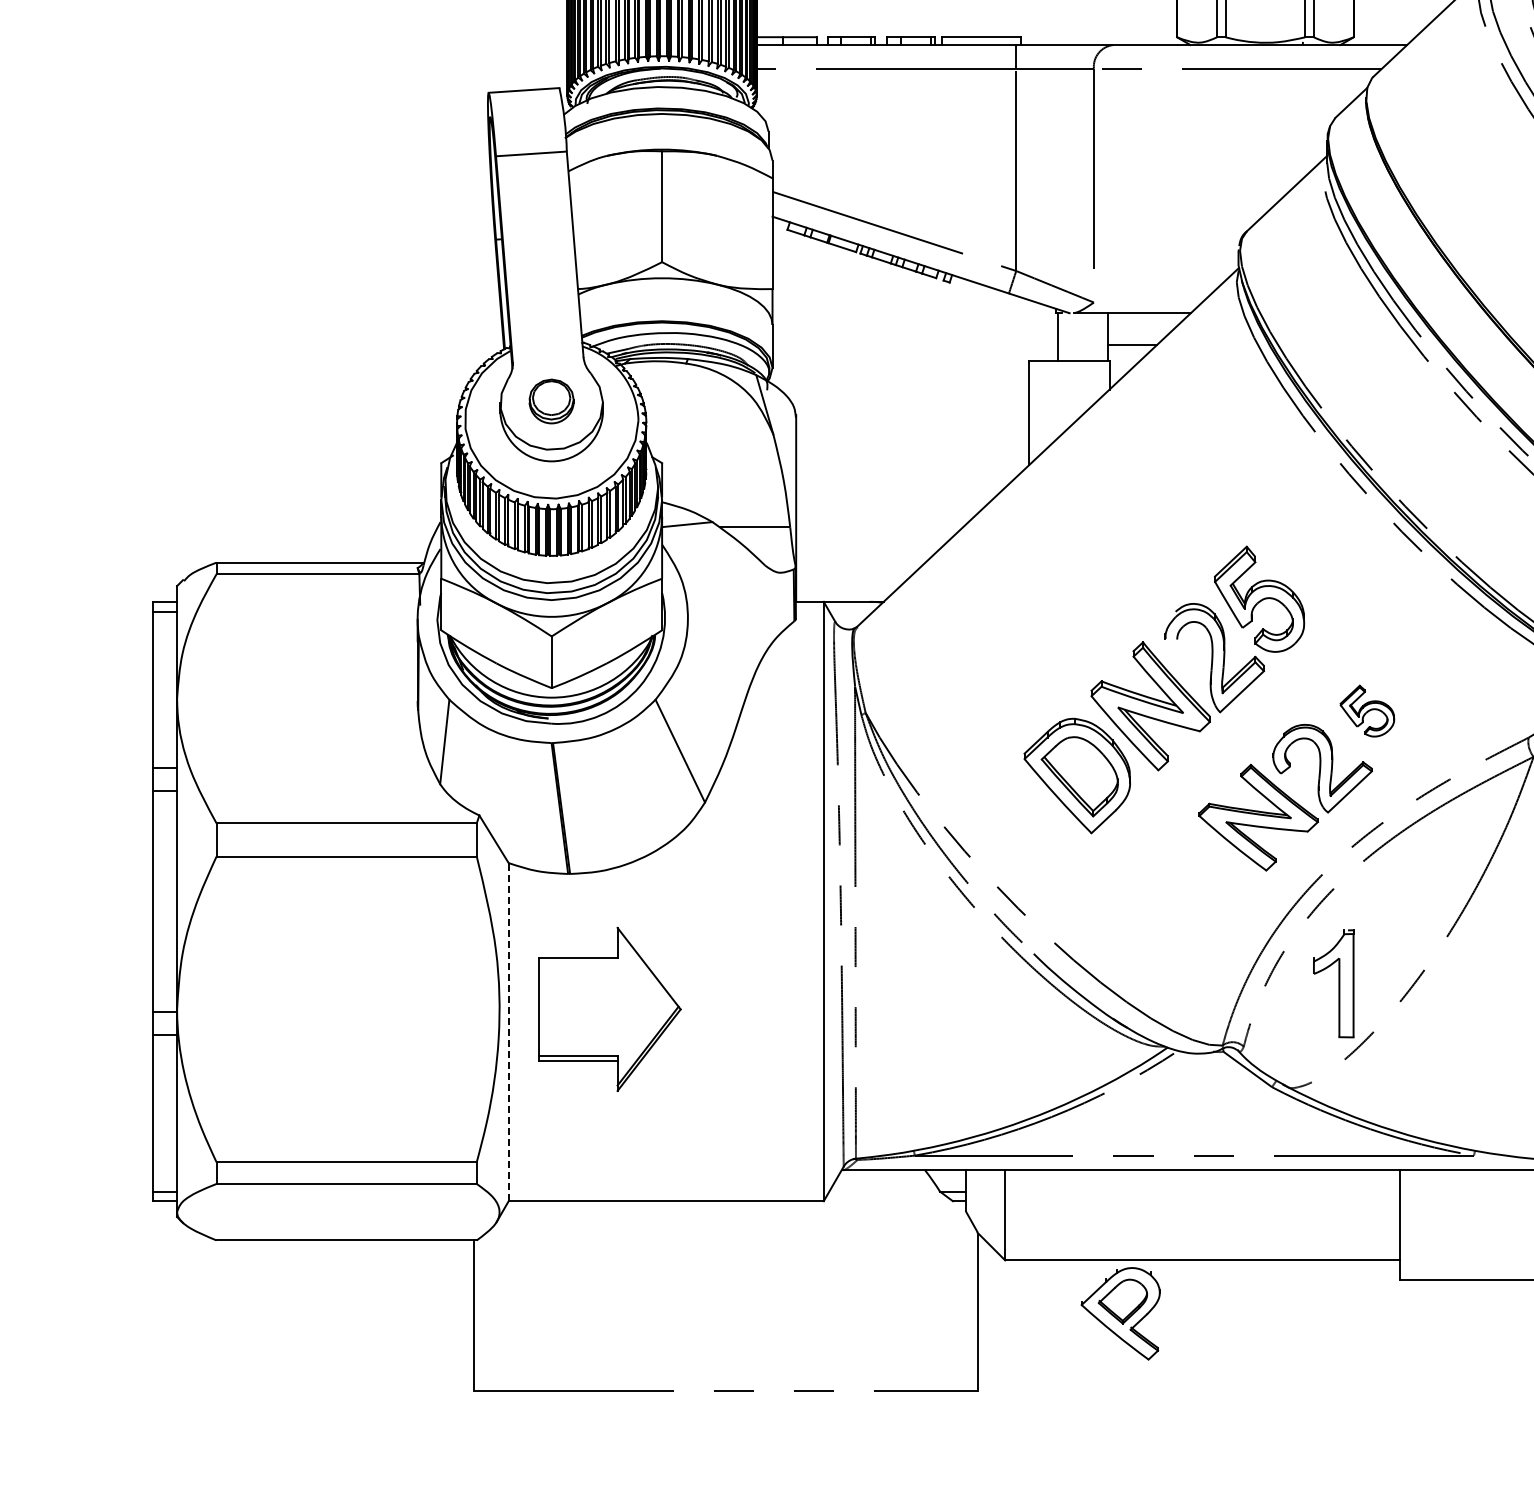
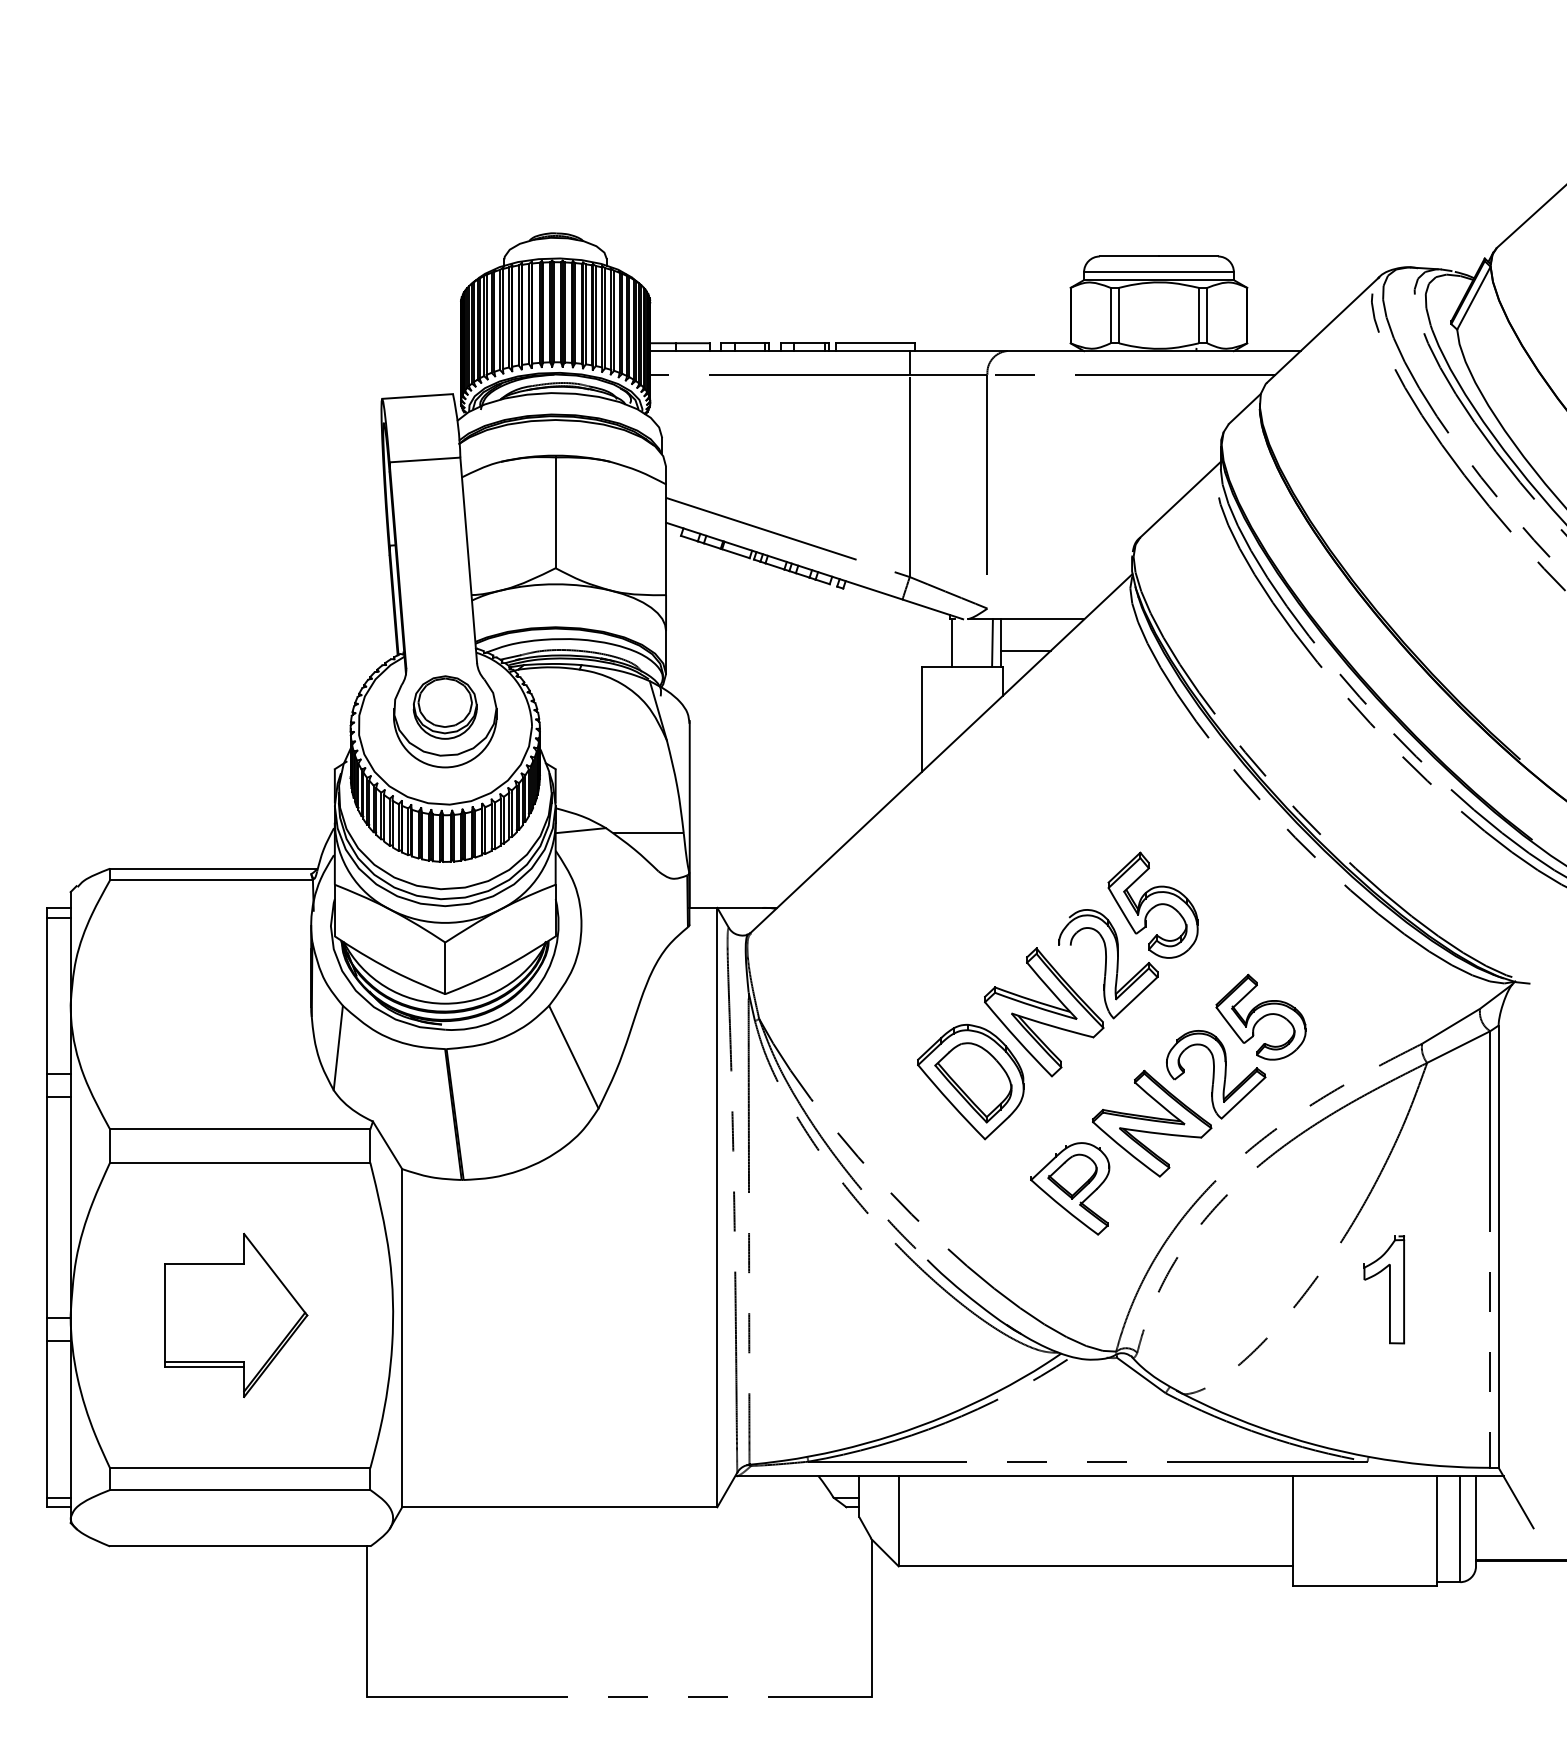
line: (1098, 336) -> (992, 642), added
part: (550, 401) -> (444, 707), size x1.43
part: (1366, 710) -> (1260, 1016), size x1.67
part: (1333, 983) -> (1384, 1289), moved
part: (609, 1008) -> (236, 1314), moved
line: (508, 1031) -> (402, 1337), dashed -> solid
part: (1120, 1313) -> (1070, 1188), moved

